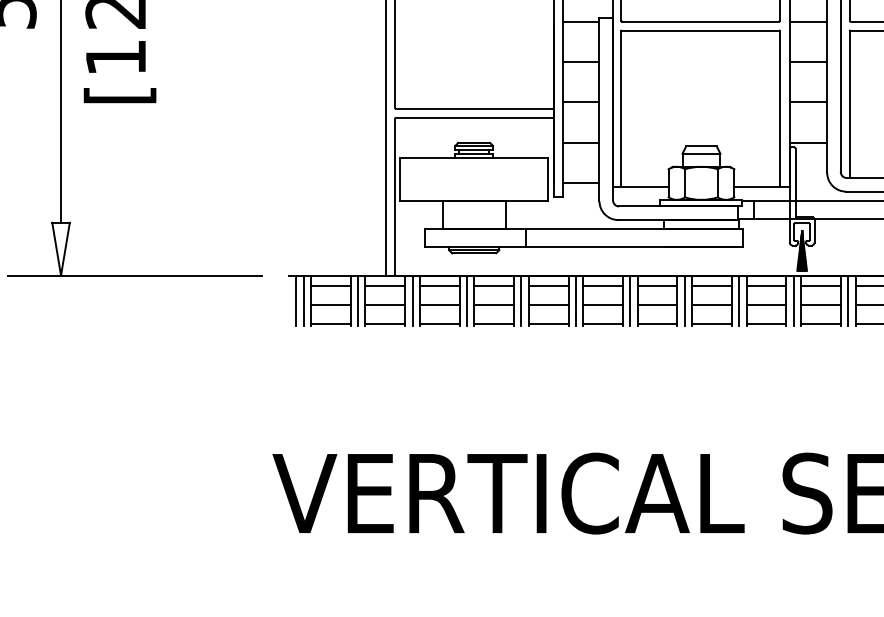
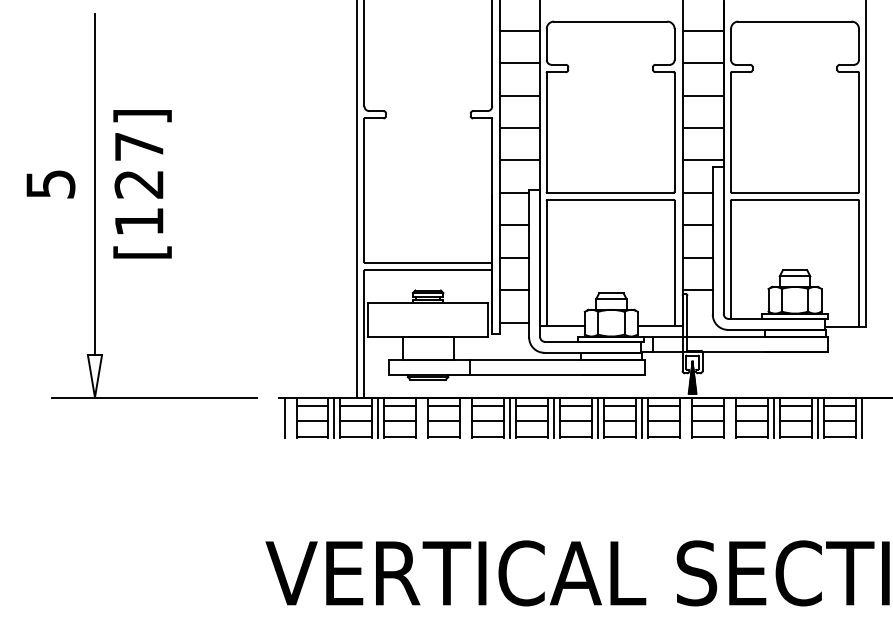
line: (303, 300) -> (290, 417), removed
line: (467, 300) -> (422, 417), removed
line: (521, 300) -> (466, 417), removed
line: (793, 300) -> (685, 417), removed
line: (847, 300) -> (729, 417), removed

